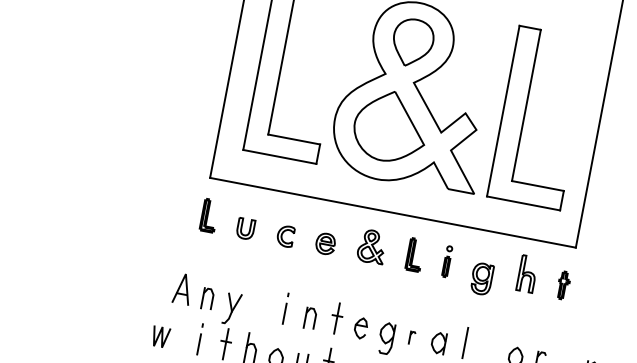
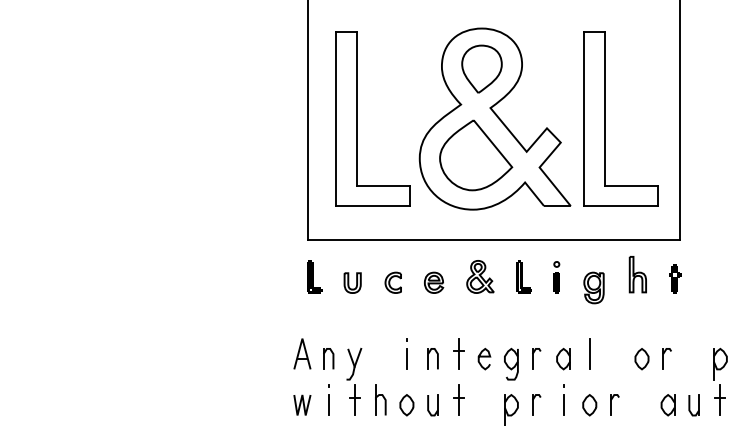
line: (161, 335) -> (302, 403), moved
part: (412, 337) -> (536, 358), size x1.67

